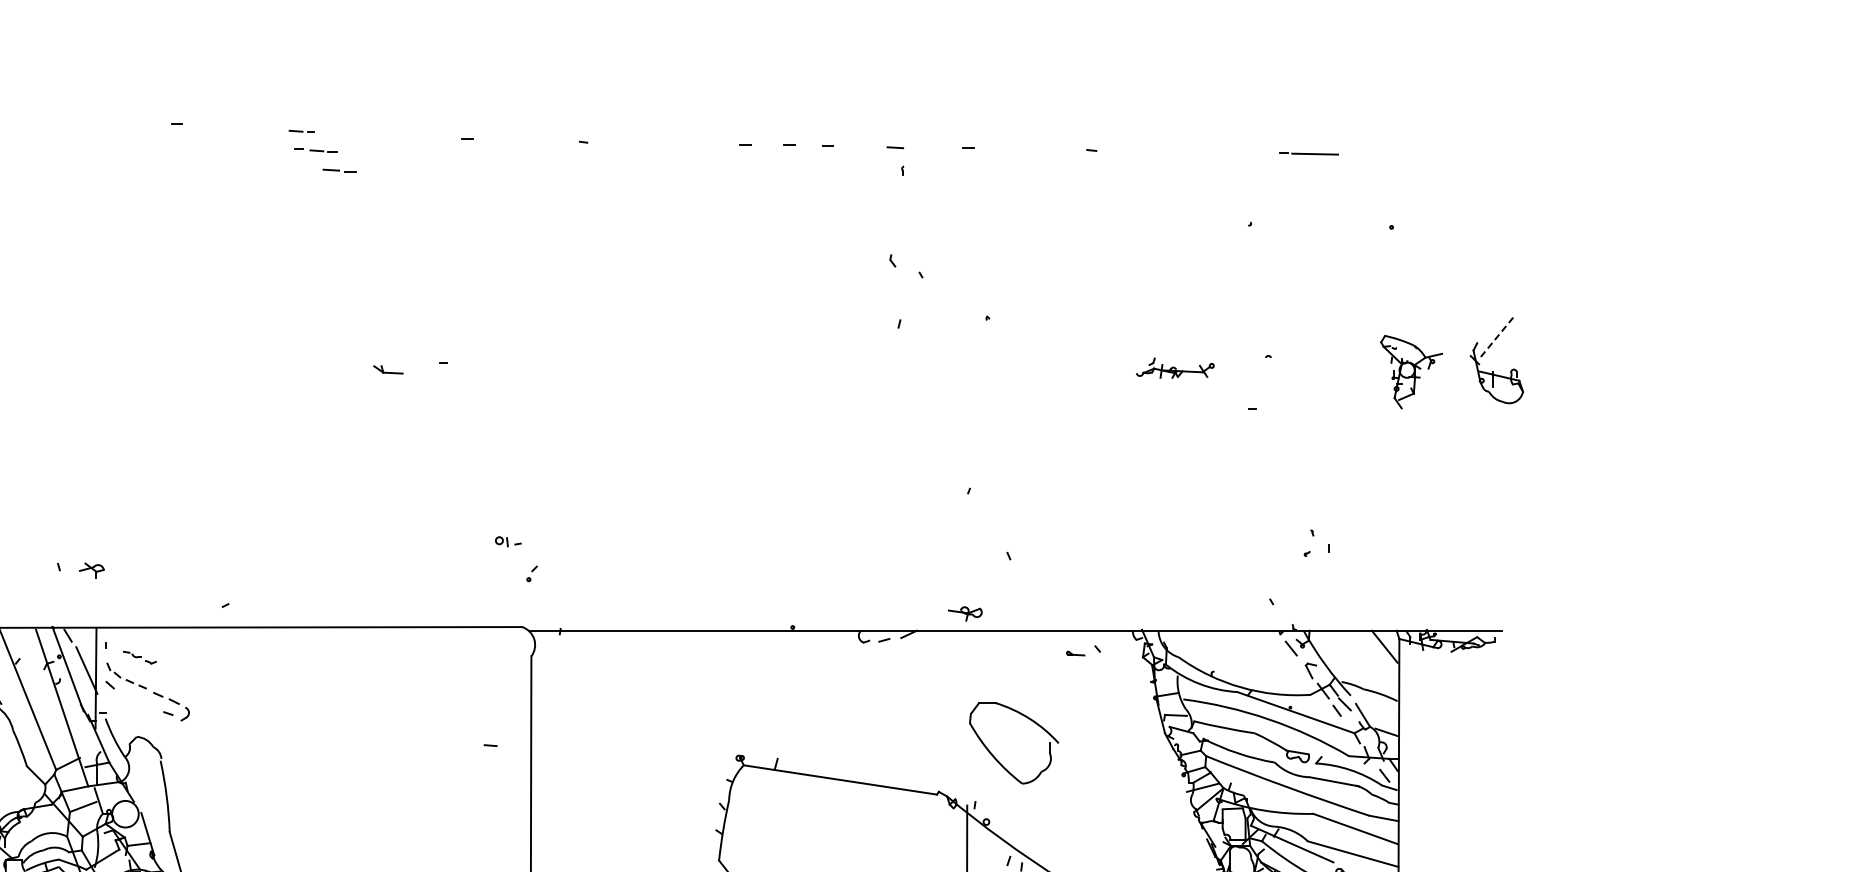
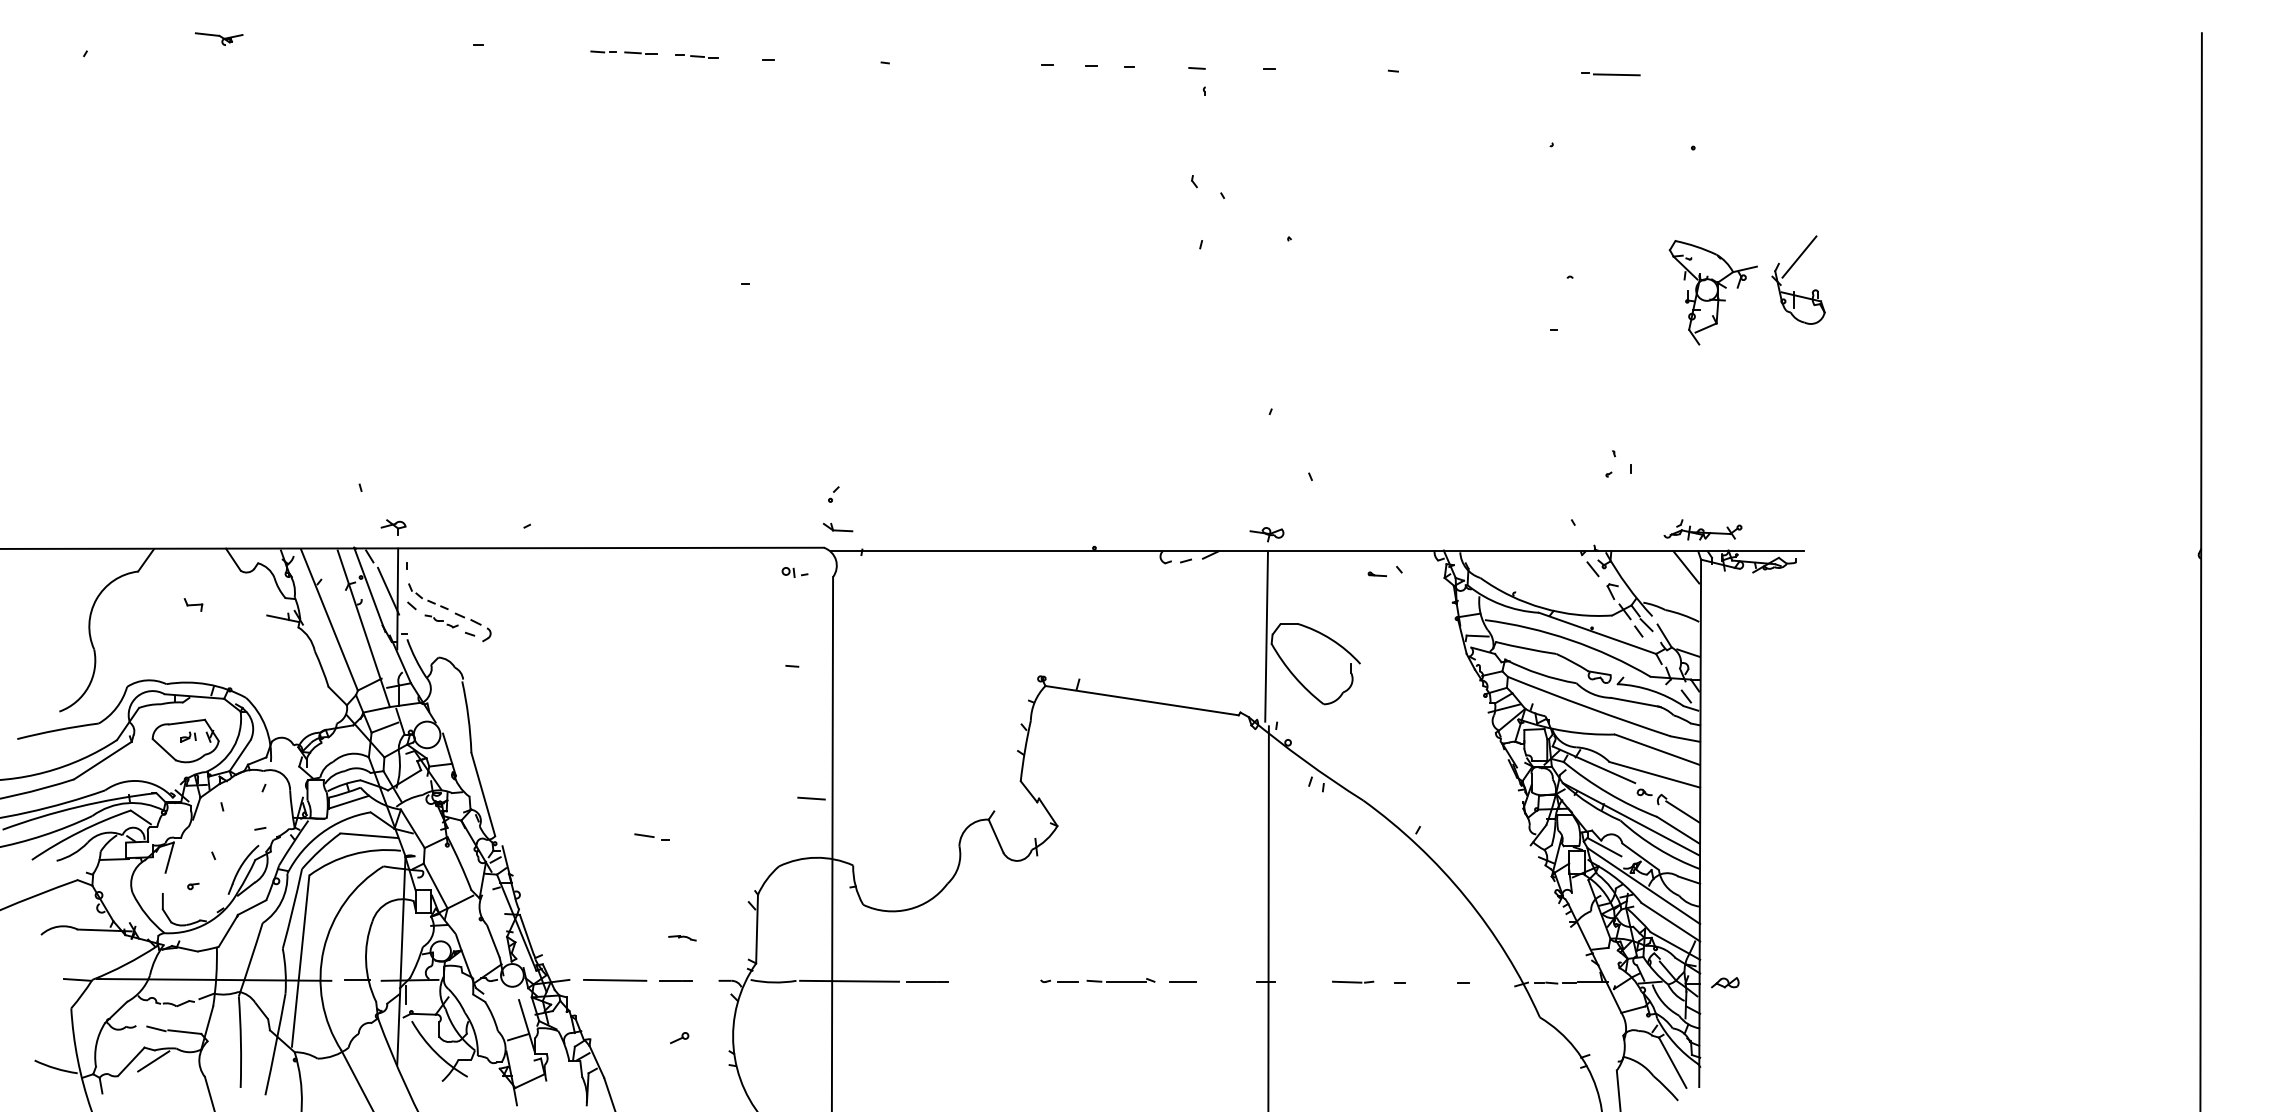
part: (315, 150) -> (696, 56), moved
line: (338, 169) -> (640, 52), moved
line: (1497, 336) -> (1799, 257), dashed -> solid
part: (1174, 367) -> (1702, 529), moved
part: (387, 369) -> (837, 527), moved
part: (1410, 371) -> (1712, 292), size x1.43
part: (507, 541) -> (794, 572), moved
part: (91, 570) -> (393, 527), moved
part: (139, 657) -> (441, 621), moved
line: (964, 715) -> (1266, 636), added

